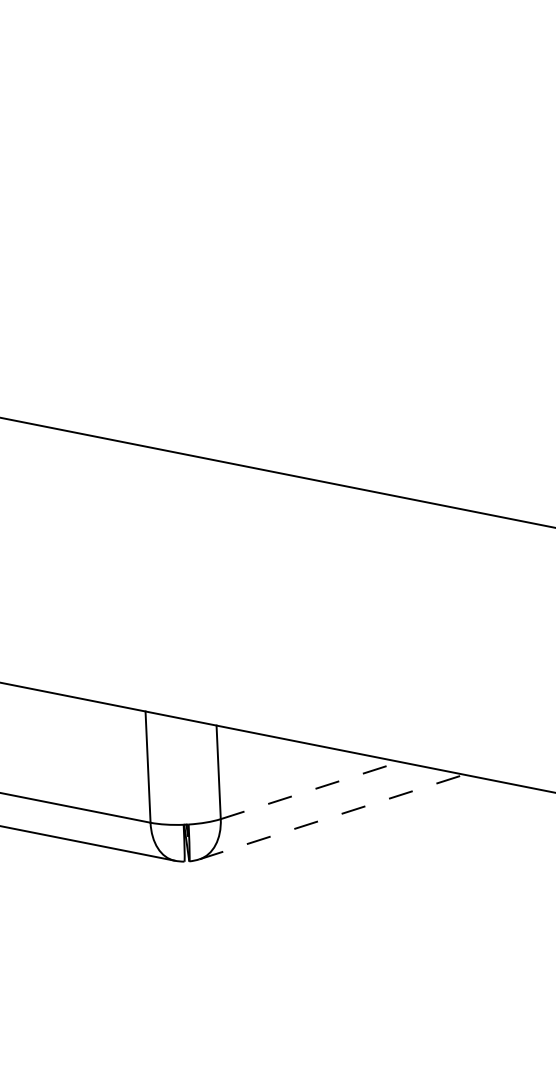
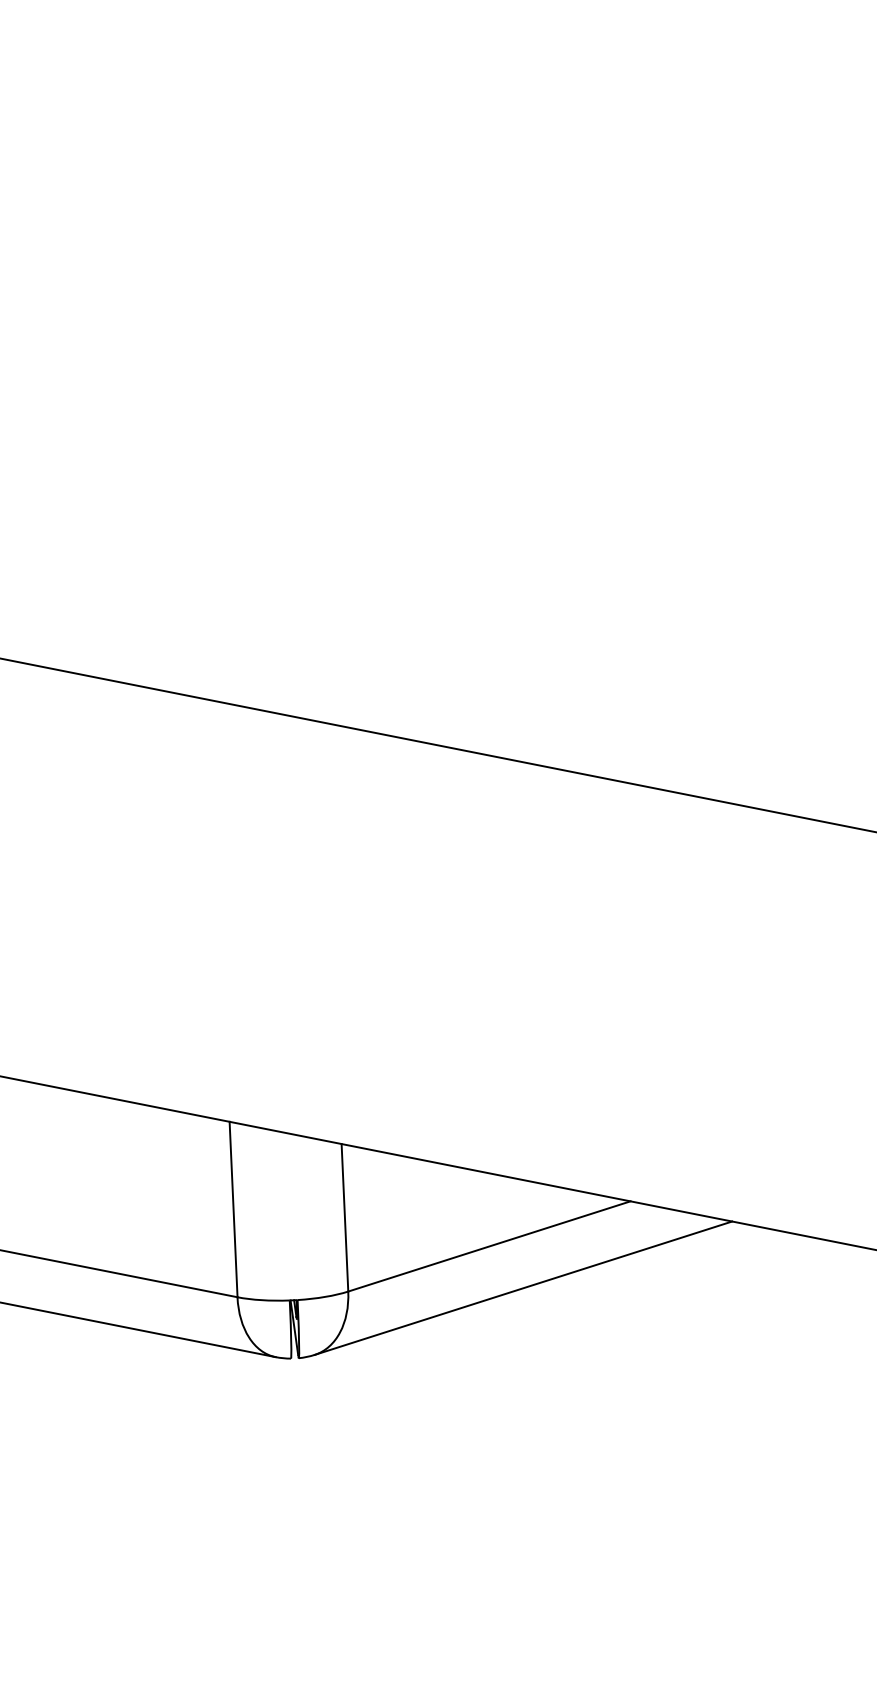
line: (310, 790) -> (489, 1246), dashed -> solid
line: (331, 817) -> (522, 1288), dashed -> solid

